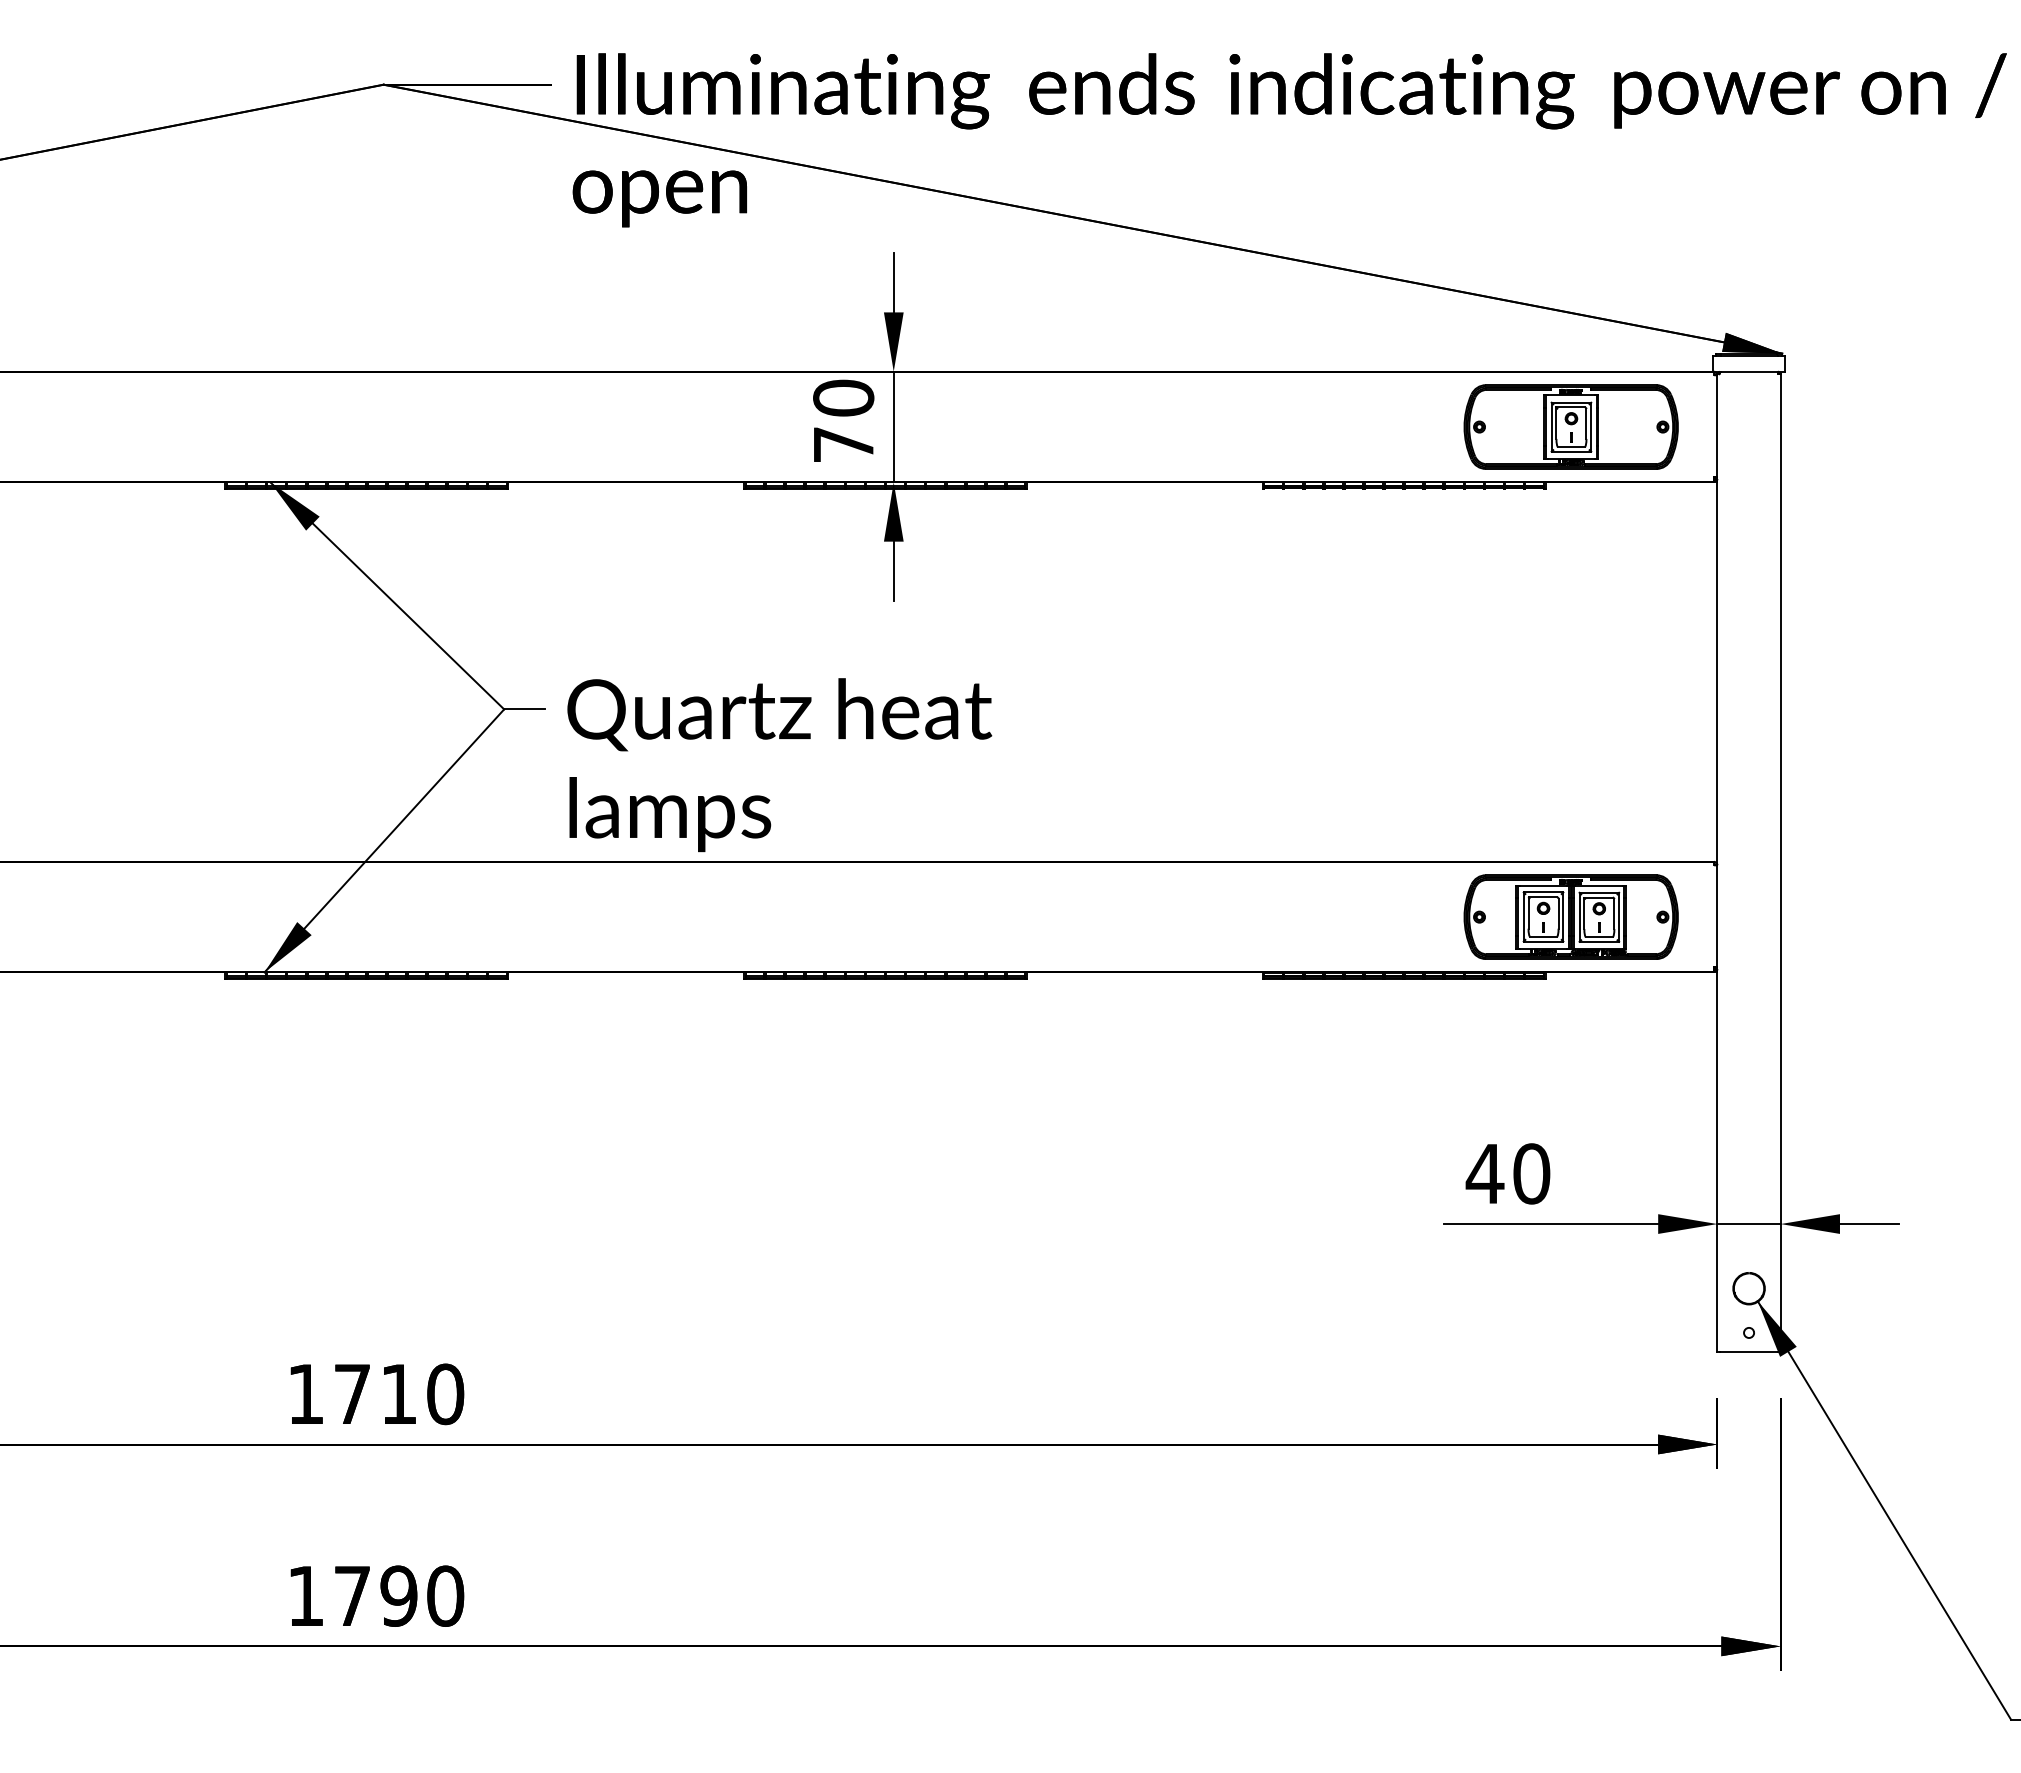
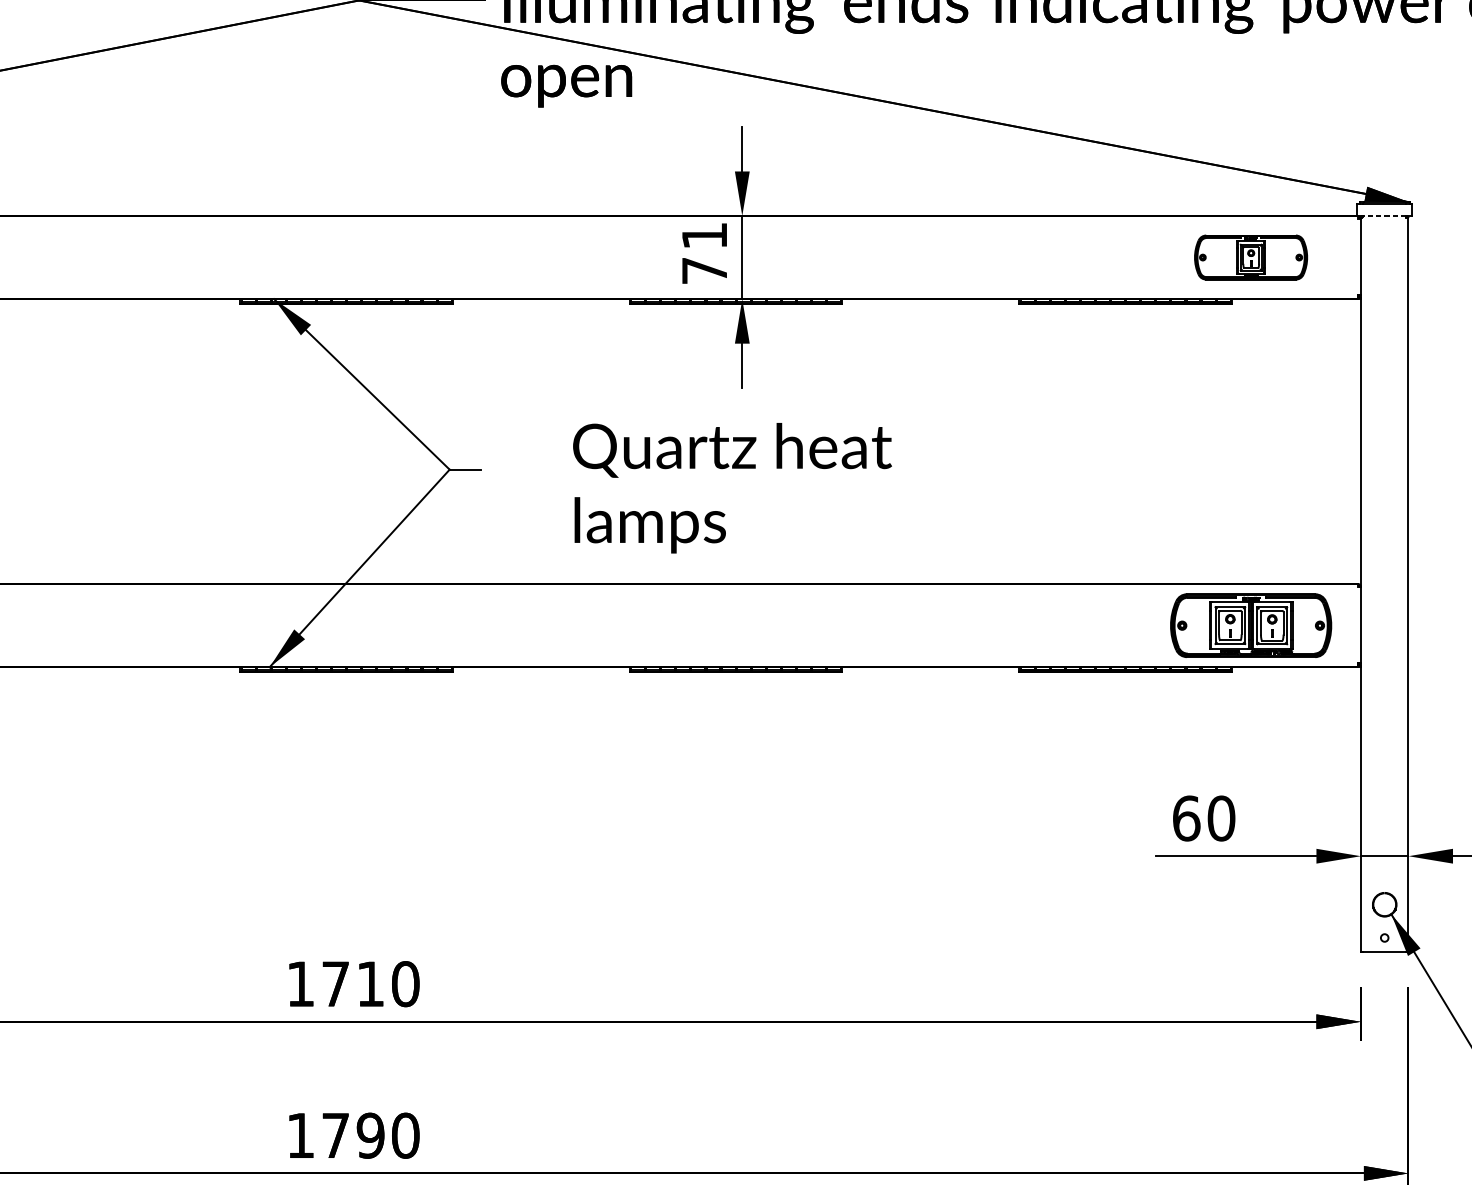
line: (1748, 371) -> (1384, 215), solid -> dashed
text: (843, 397) -> (704, 235), 70 -> 71
part: (1570, 426) -> (1250, 257), size x0.7
text: (779, 765) -> (732, 488), moved
text: (1484, 1173) -> (1185, 818), 40 -> 60

